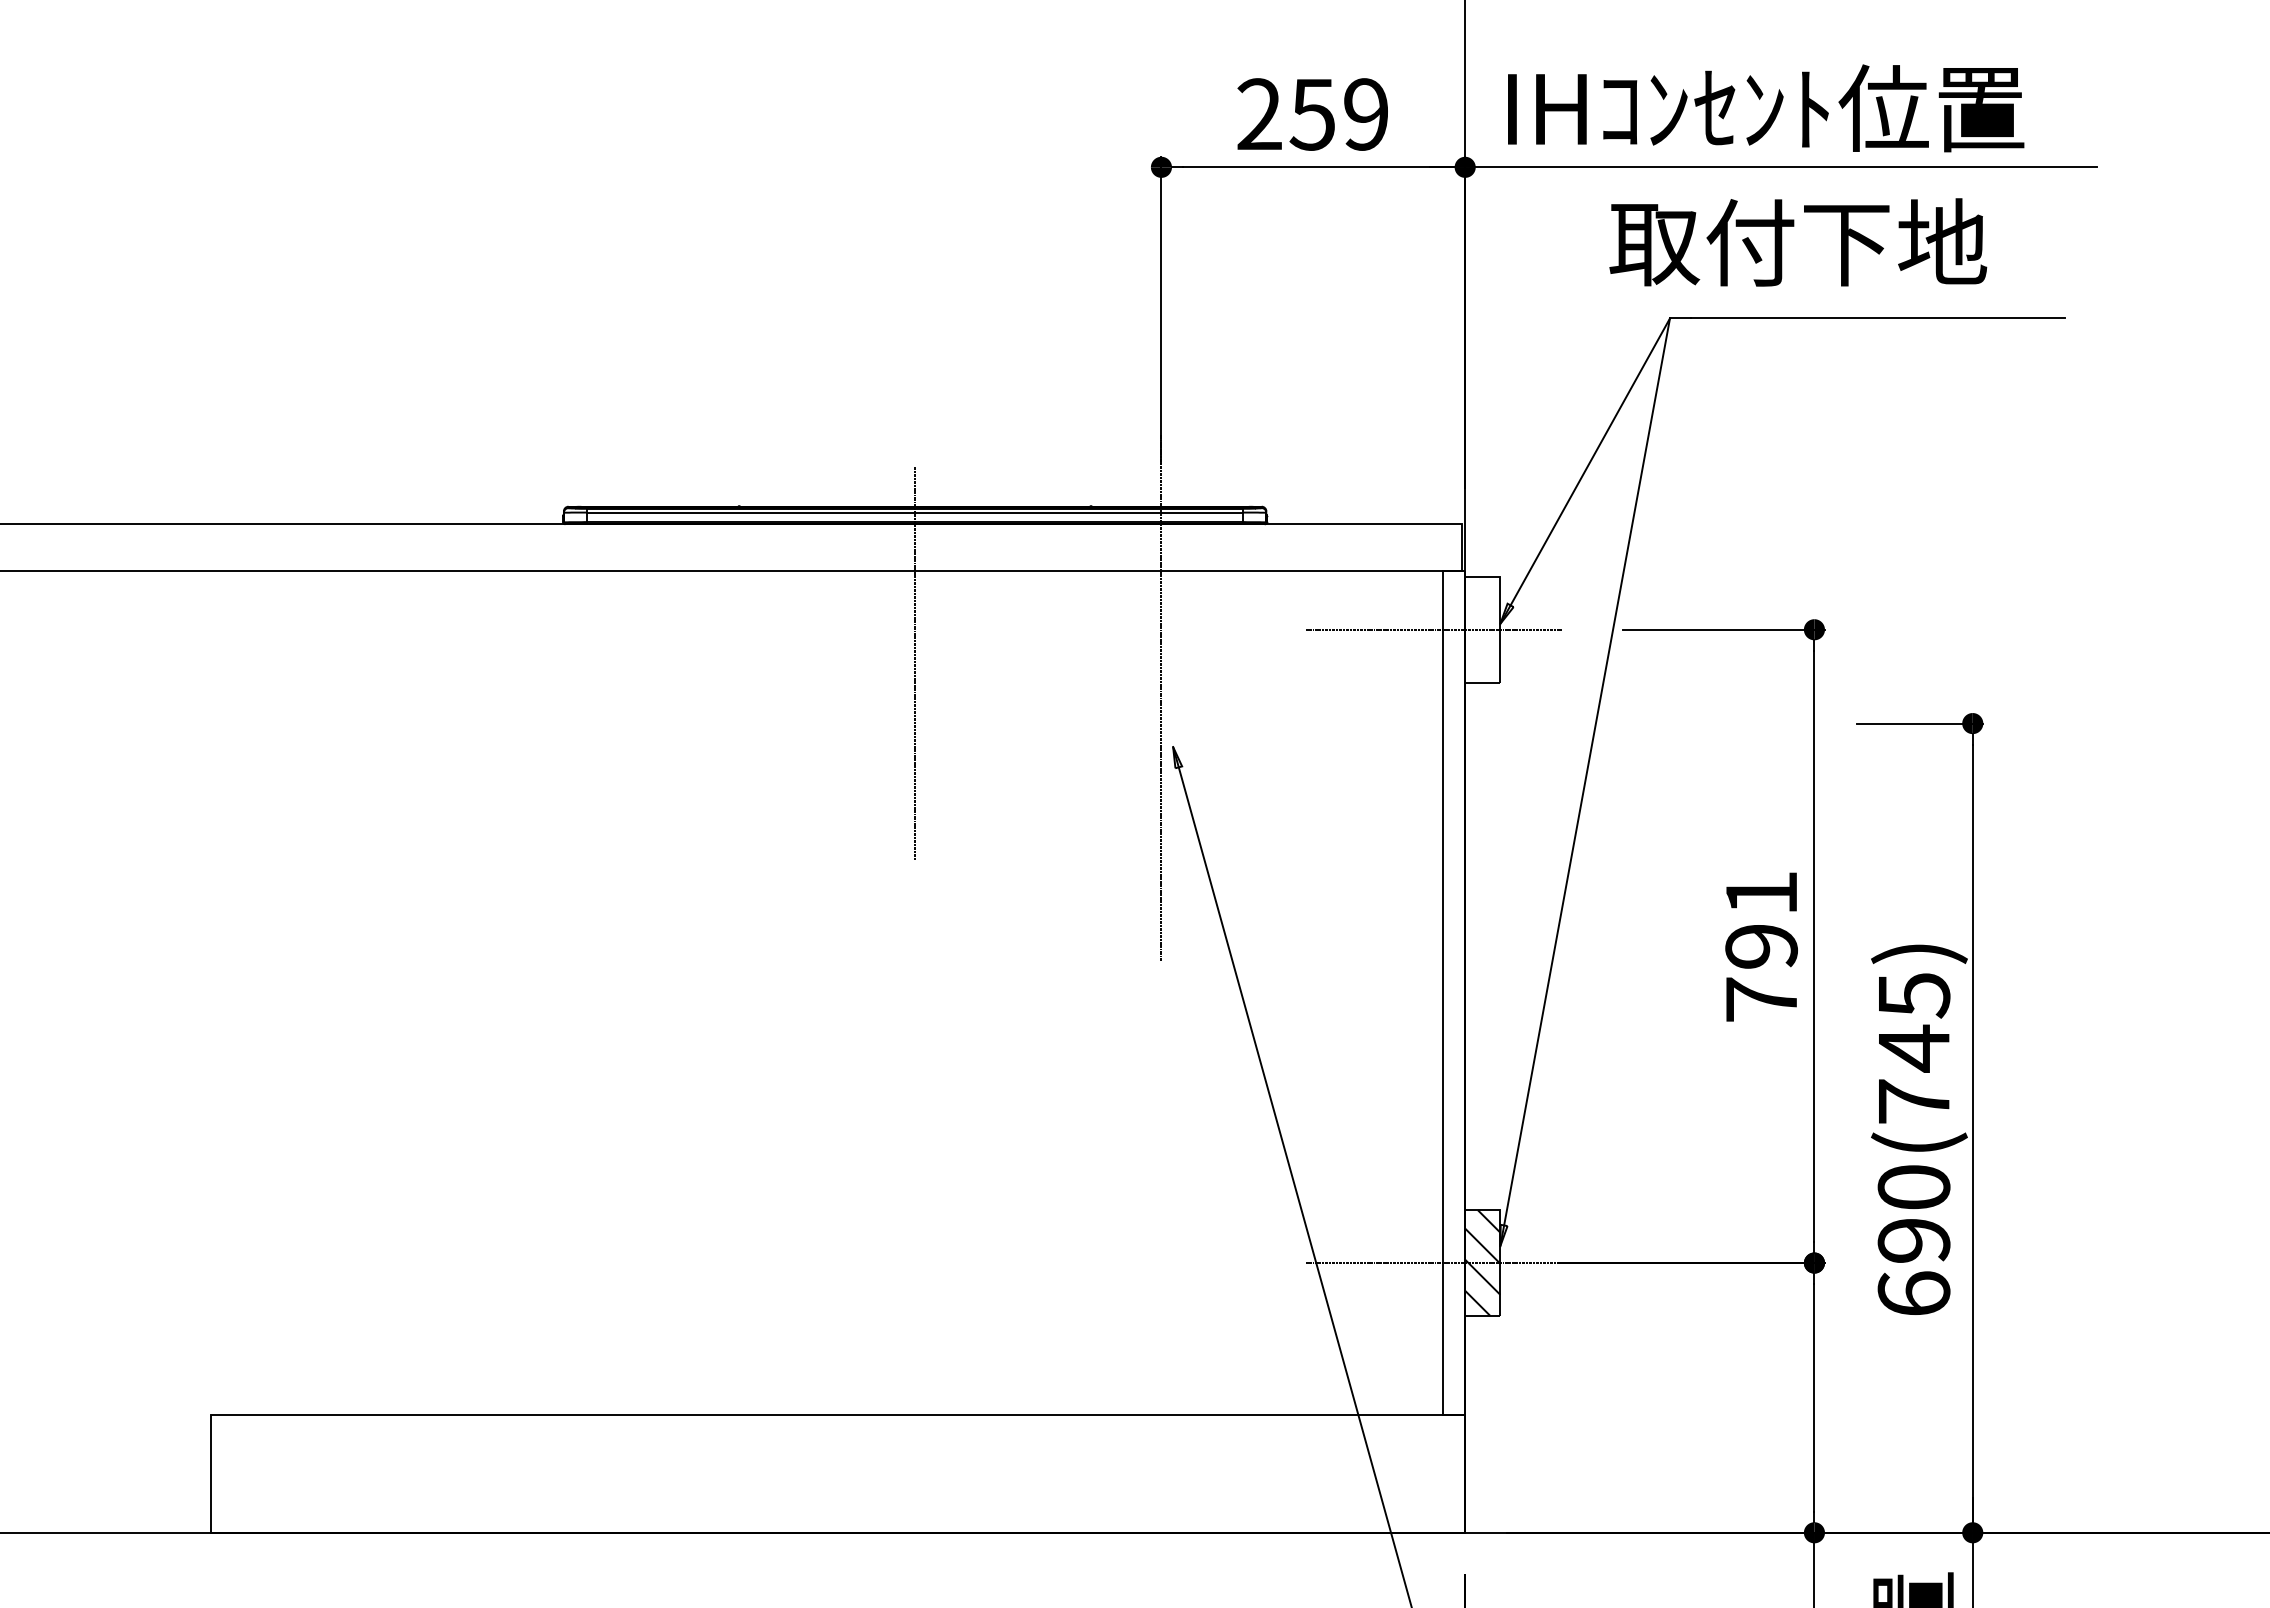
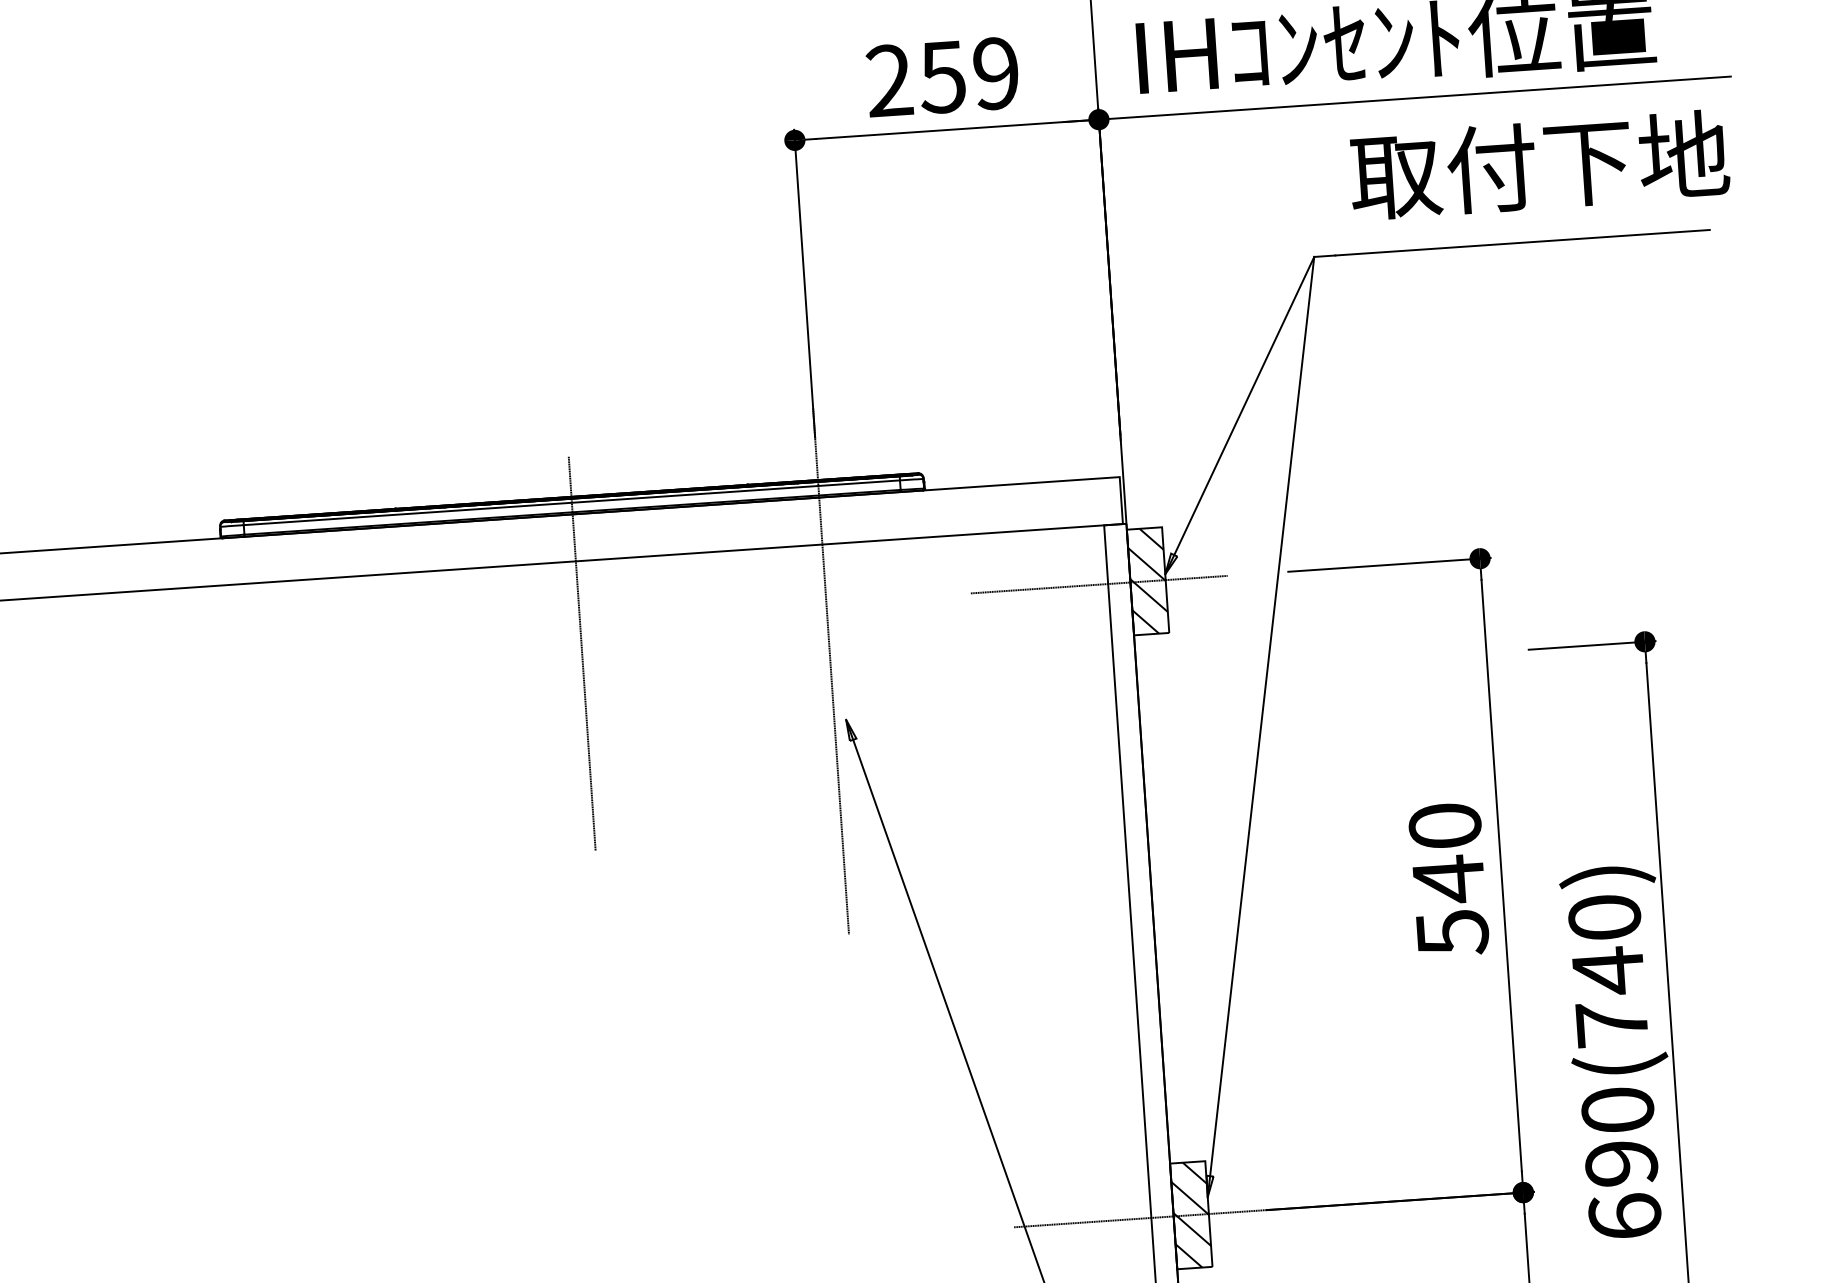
text: (1798, 242) -> (1539, 165), moved
hatch: (1482, 629) -> (1147, 581), added
text: (1761, 947) -> (1448, 880), 791 -> 540
text: (1913, 995) -> (1604, 918), 690(745) -> 690(740)

